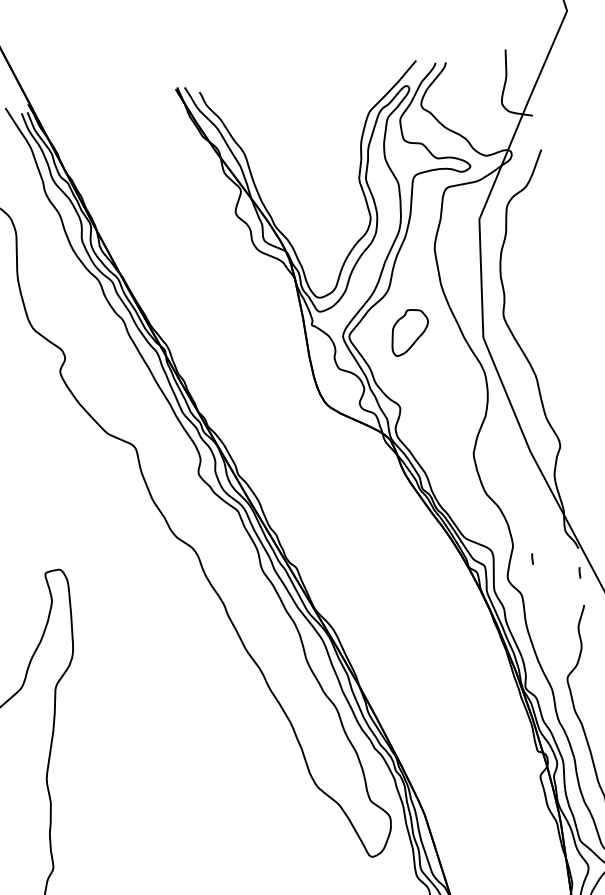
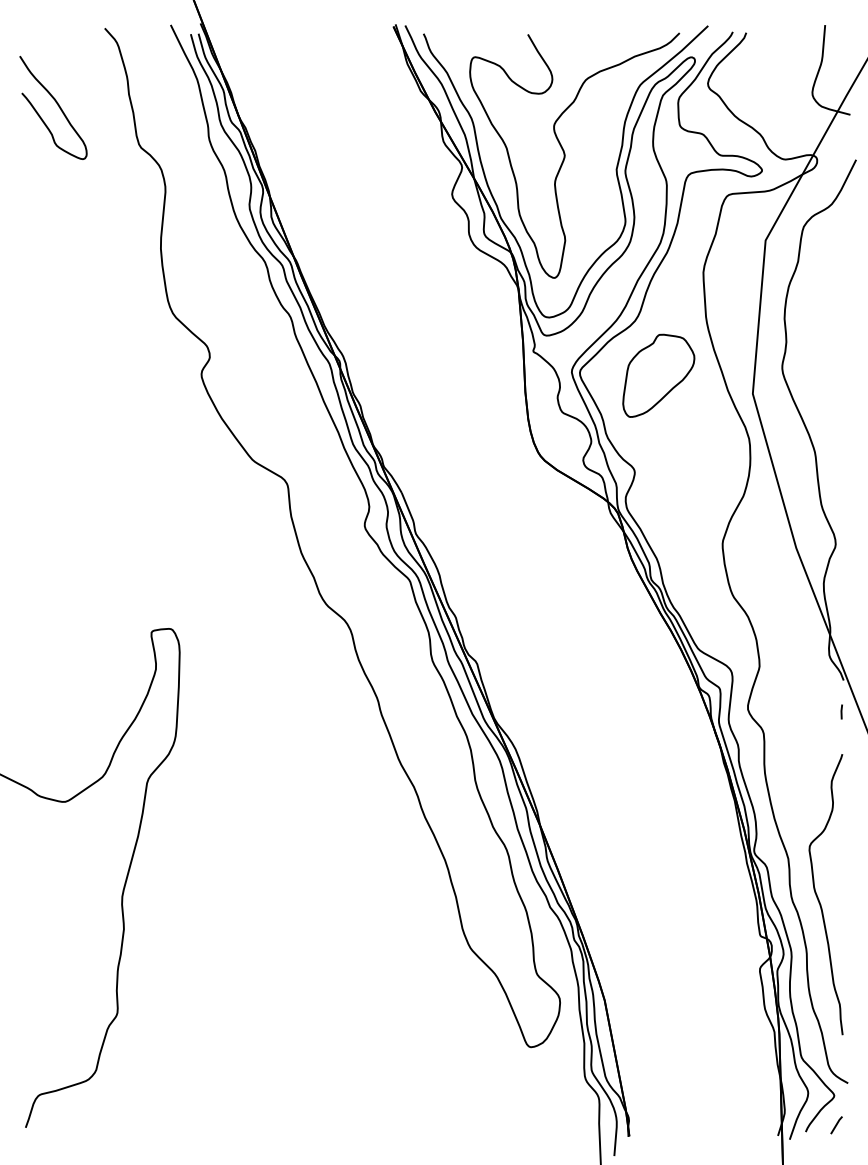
curve: (318, 172) -> (565, 155), added
part: (409, 332) -> (658, 375), size x1.43
line: (532, 558) -> (782, 686), removed

